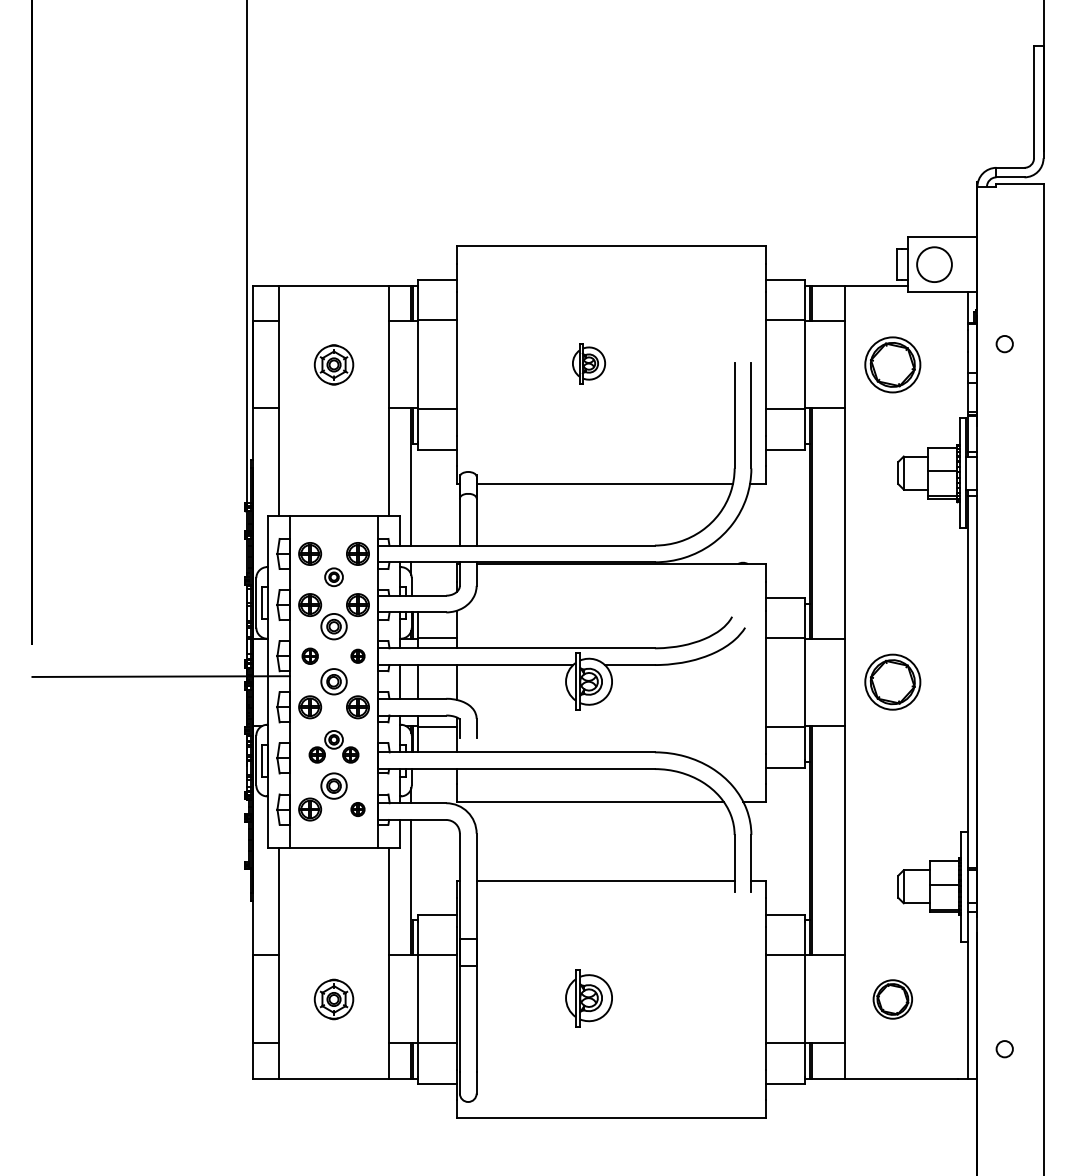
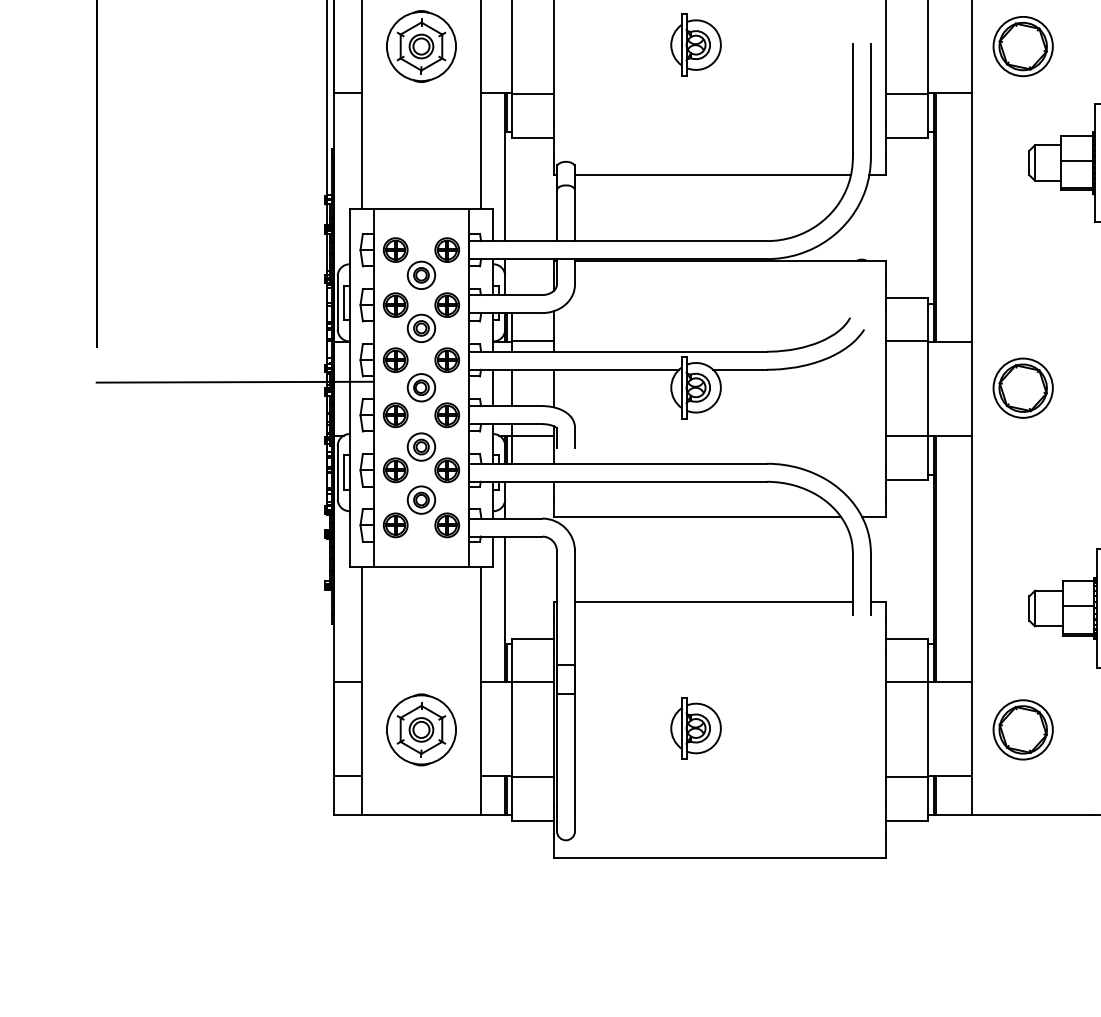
part: (588, 363) -> (695, 45), size x1.43
part: (333, 364) -> (420, 46), size x1.67
part: (333, 576) -> (420, 274), size x1.43
part: (310, 656) -> (396, 360), size x1.43
part: (357, 656) -> (446, 360), size x1.67
part: (333, 746) -> (420, 457), size x1.43
part: (357, 809) -> (446, 525), size x1.67
part: (333, 999) -> (420, 729), size x1.67
part: (892, 999) -> (1022, 729), size x1.43

